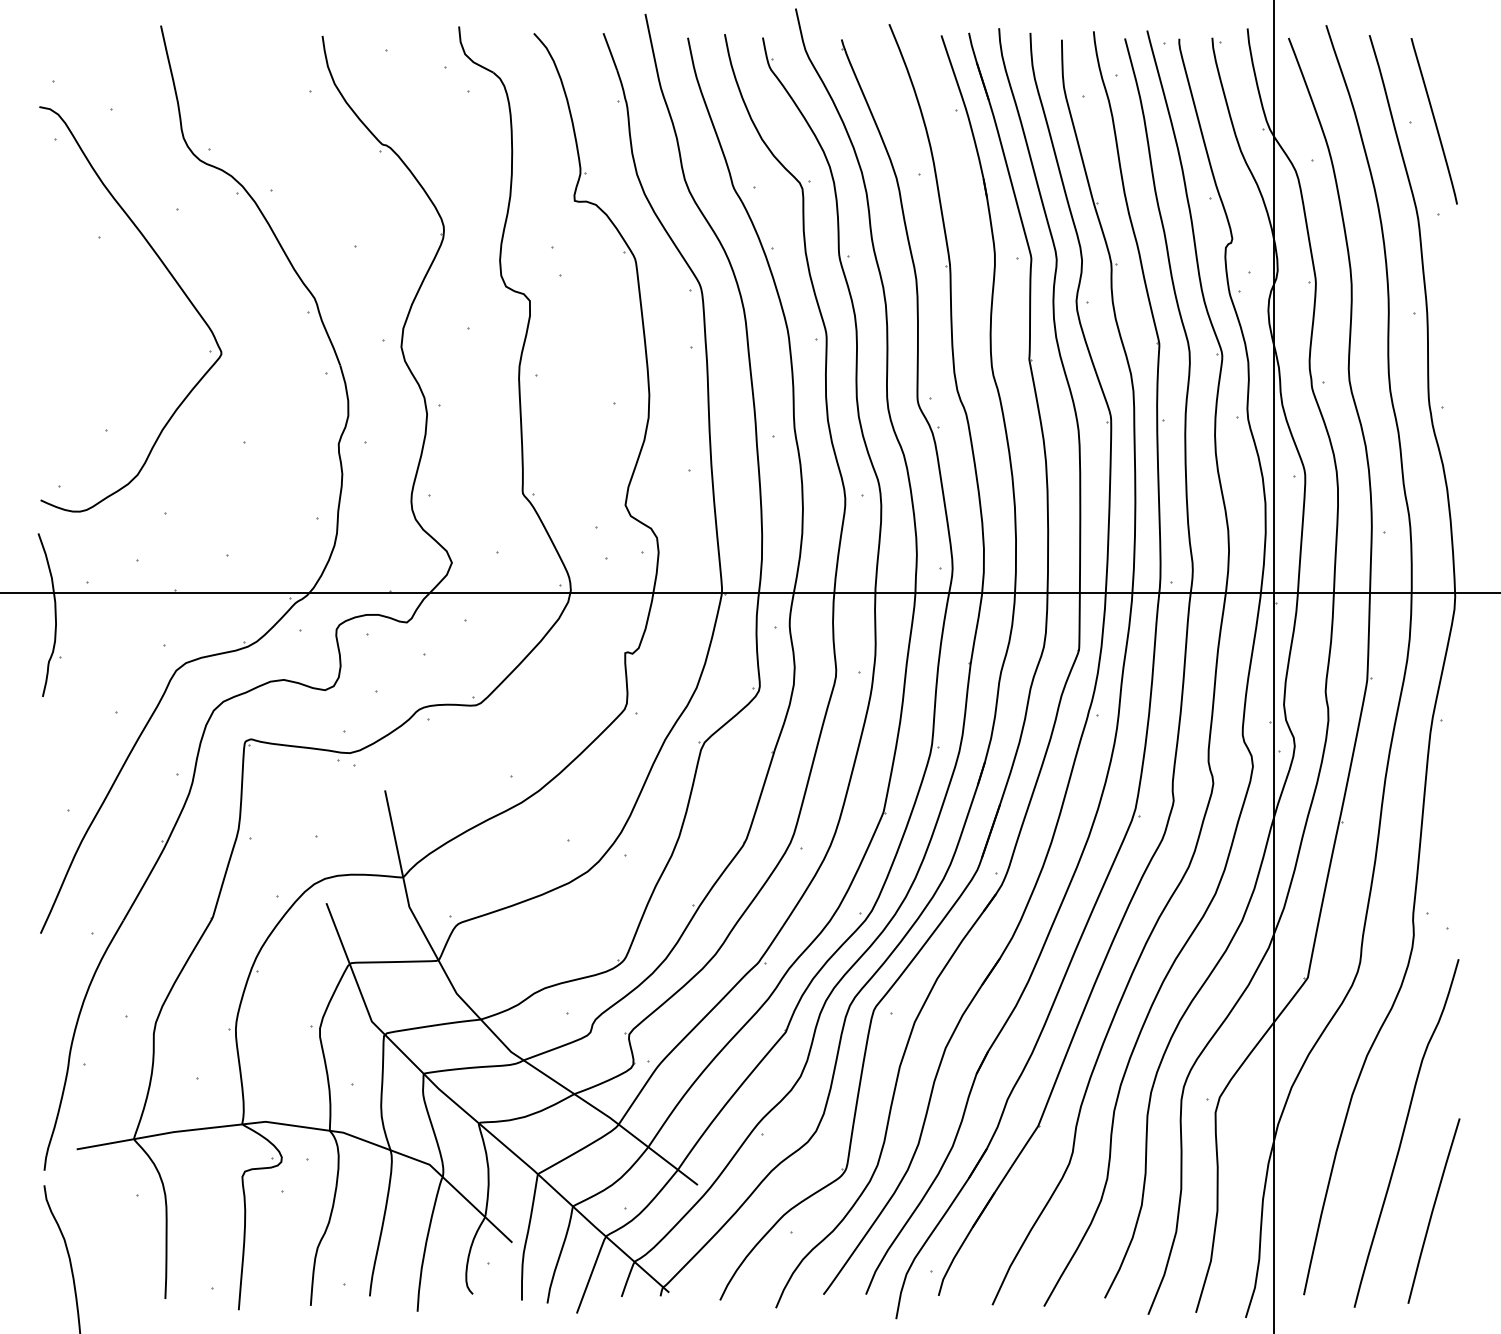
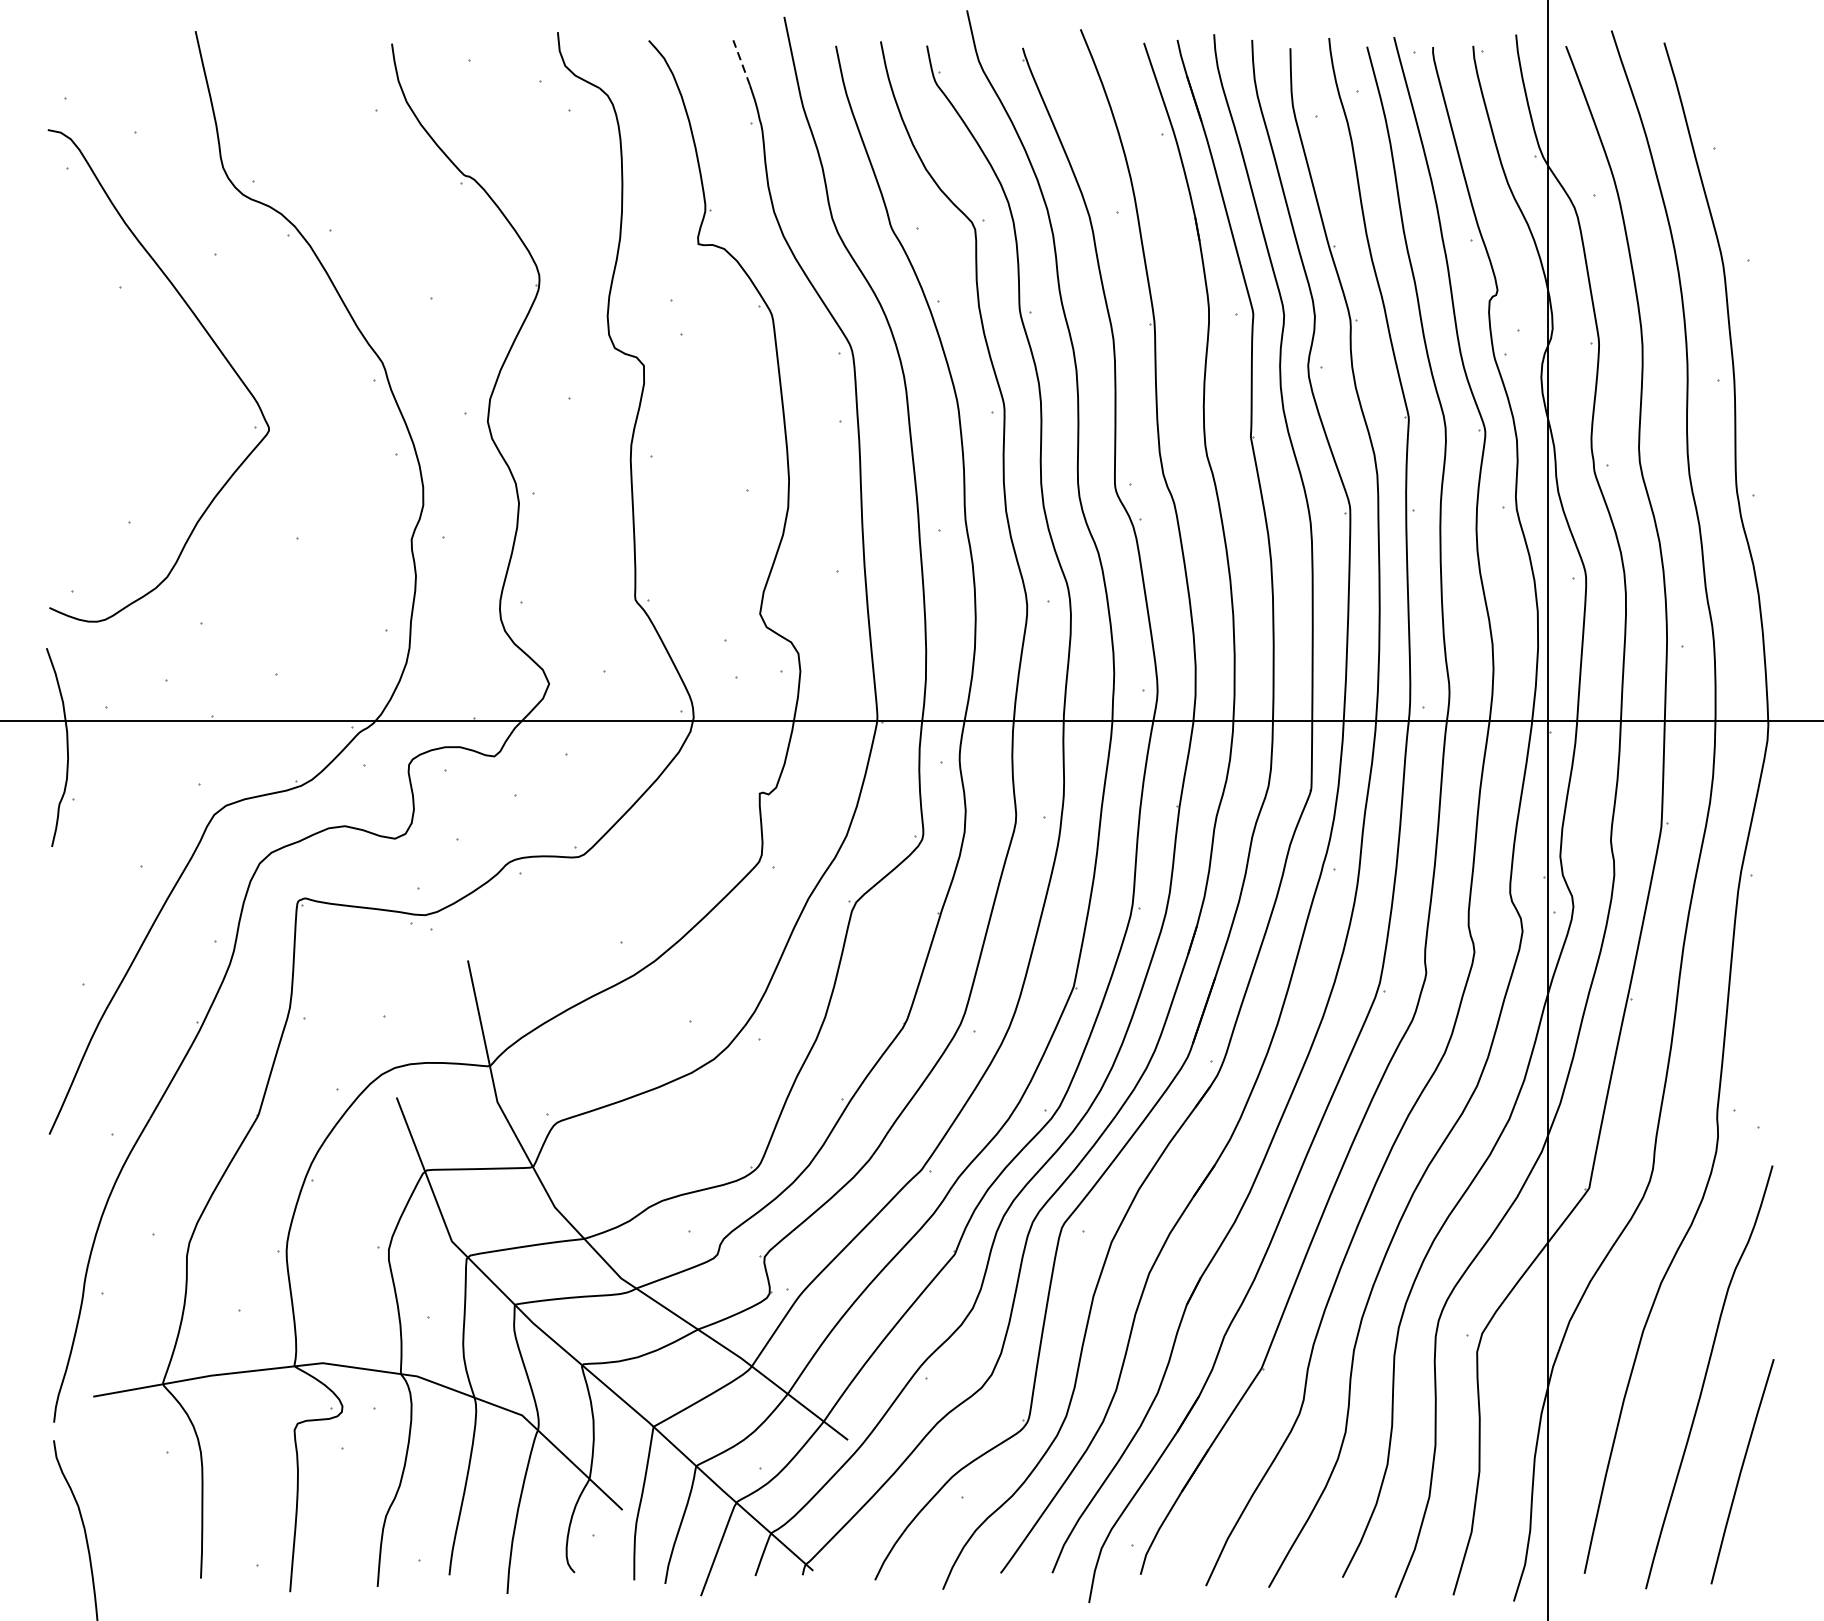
line: (610, 51) -> (741, 62), solid -> dashed
curve: (1433, 120) -> (1741, 146), removed

